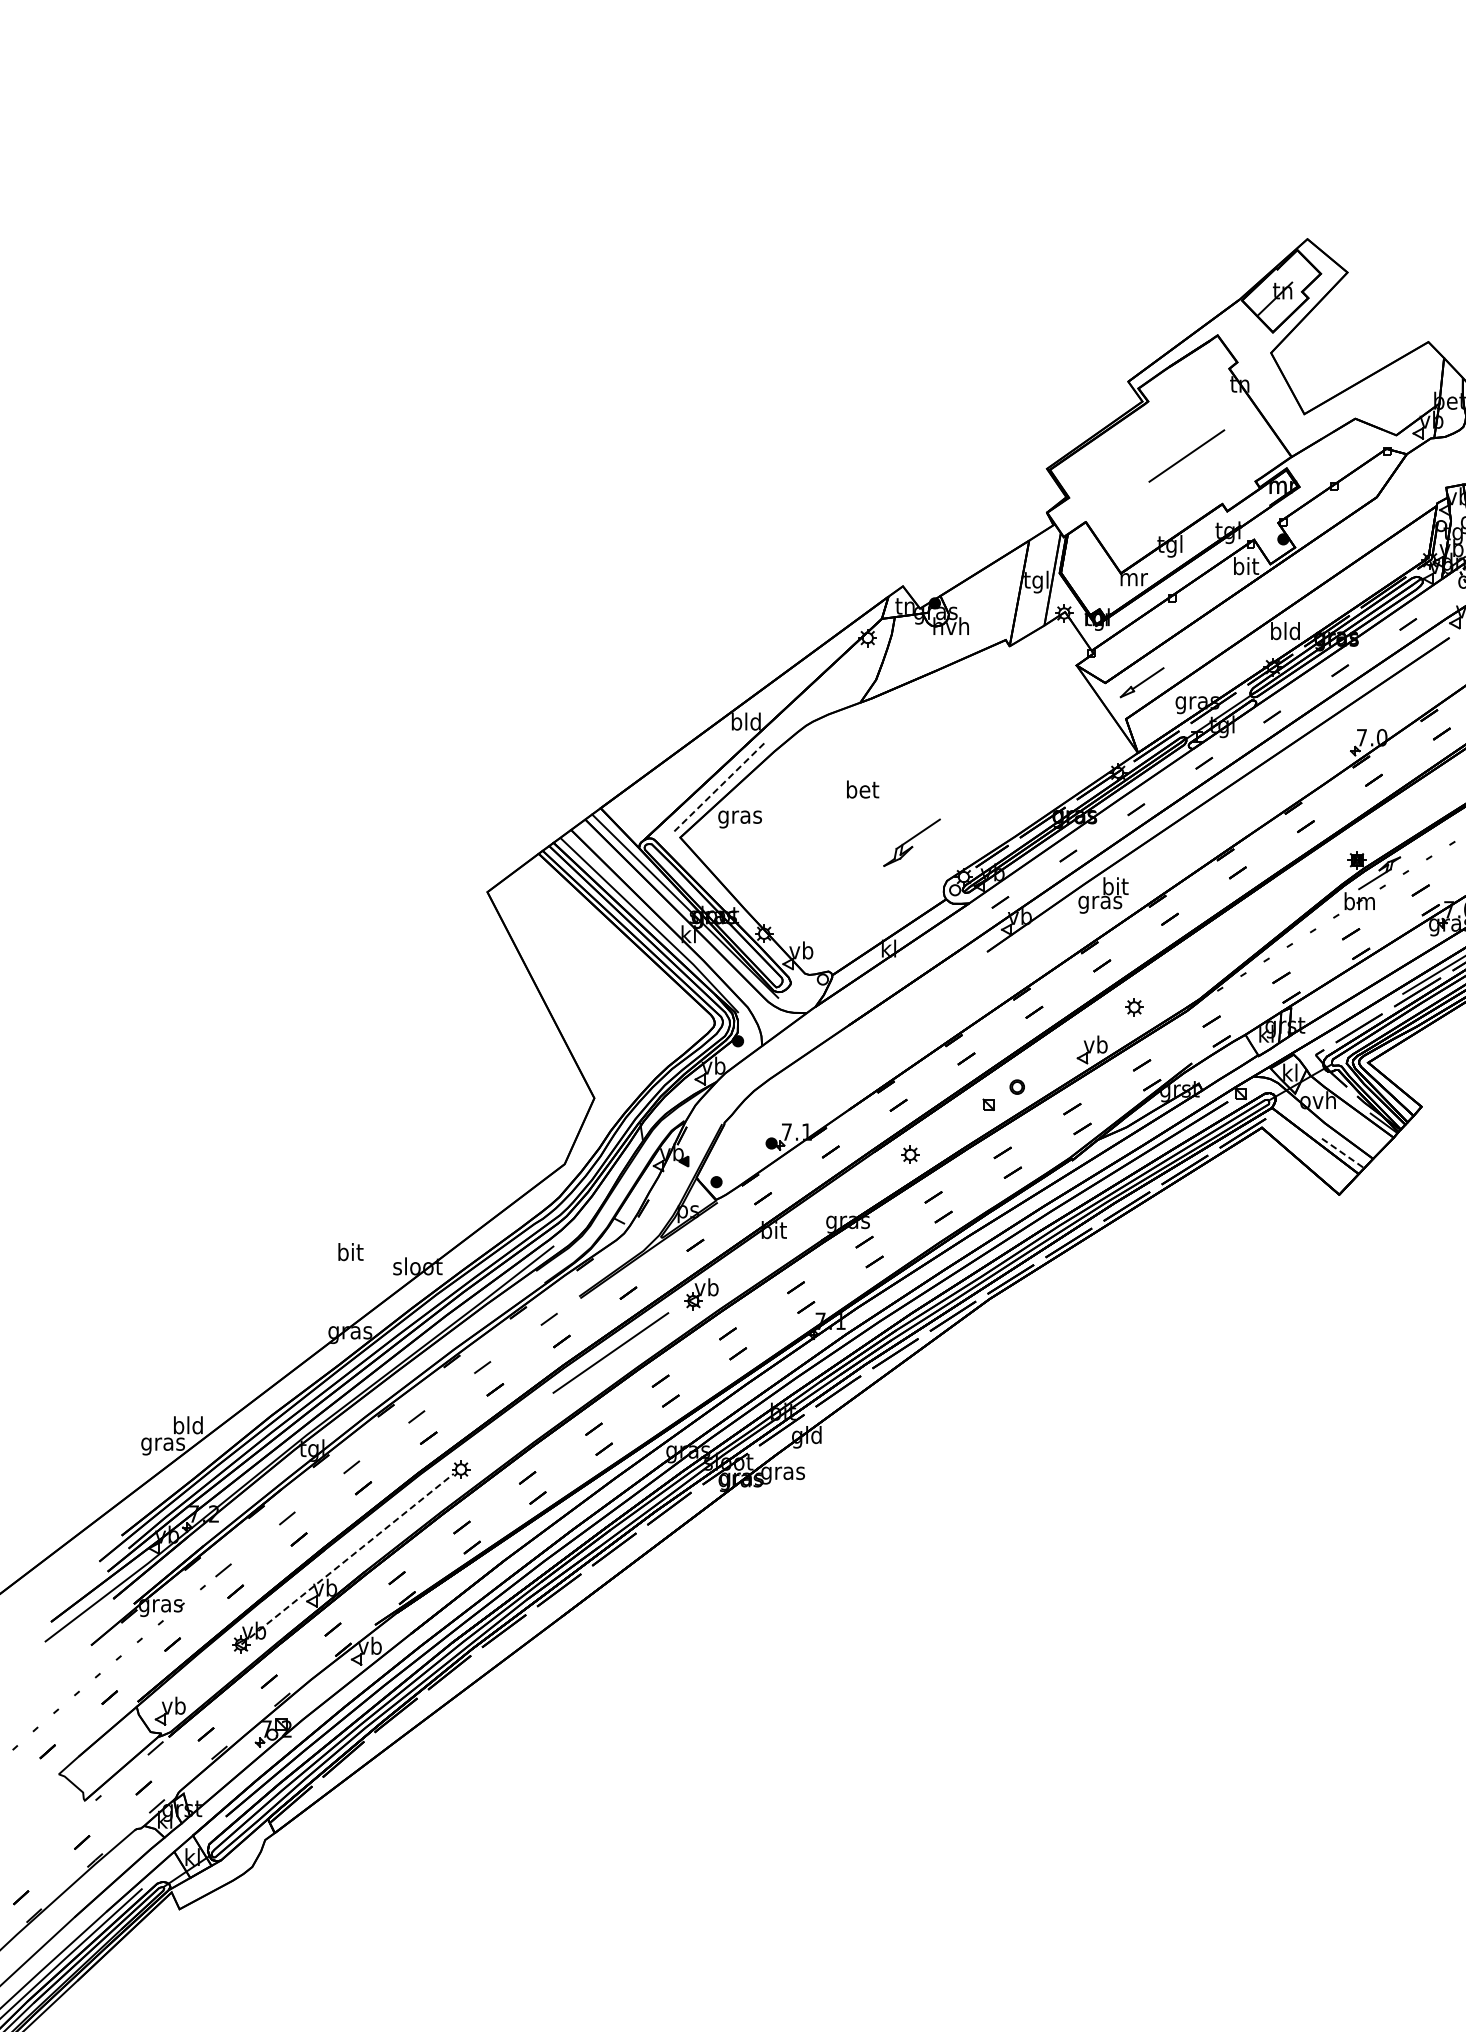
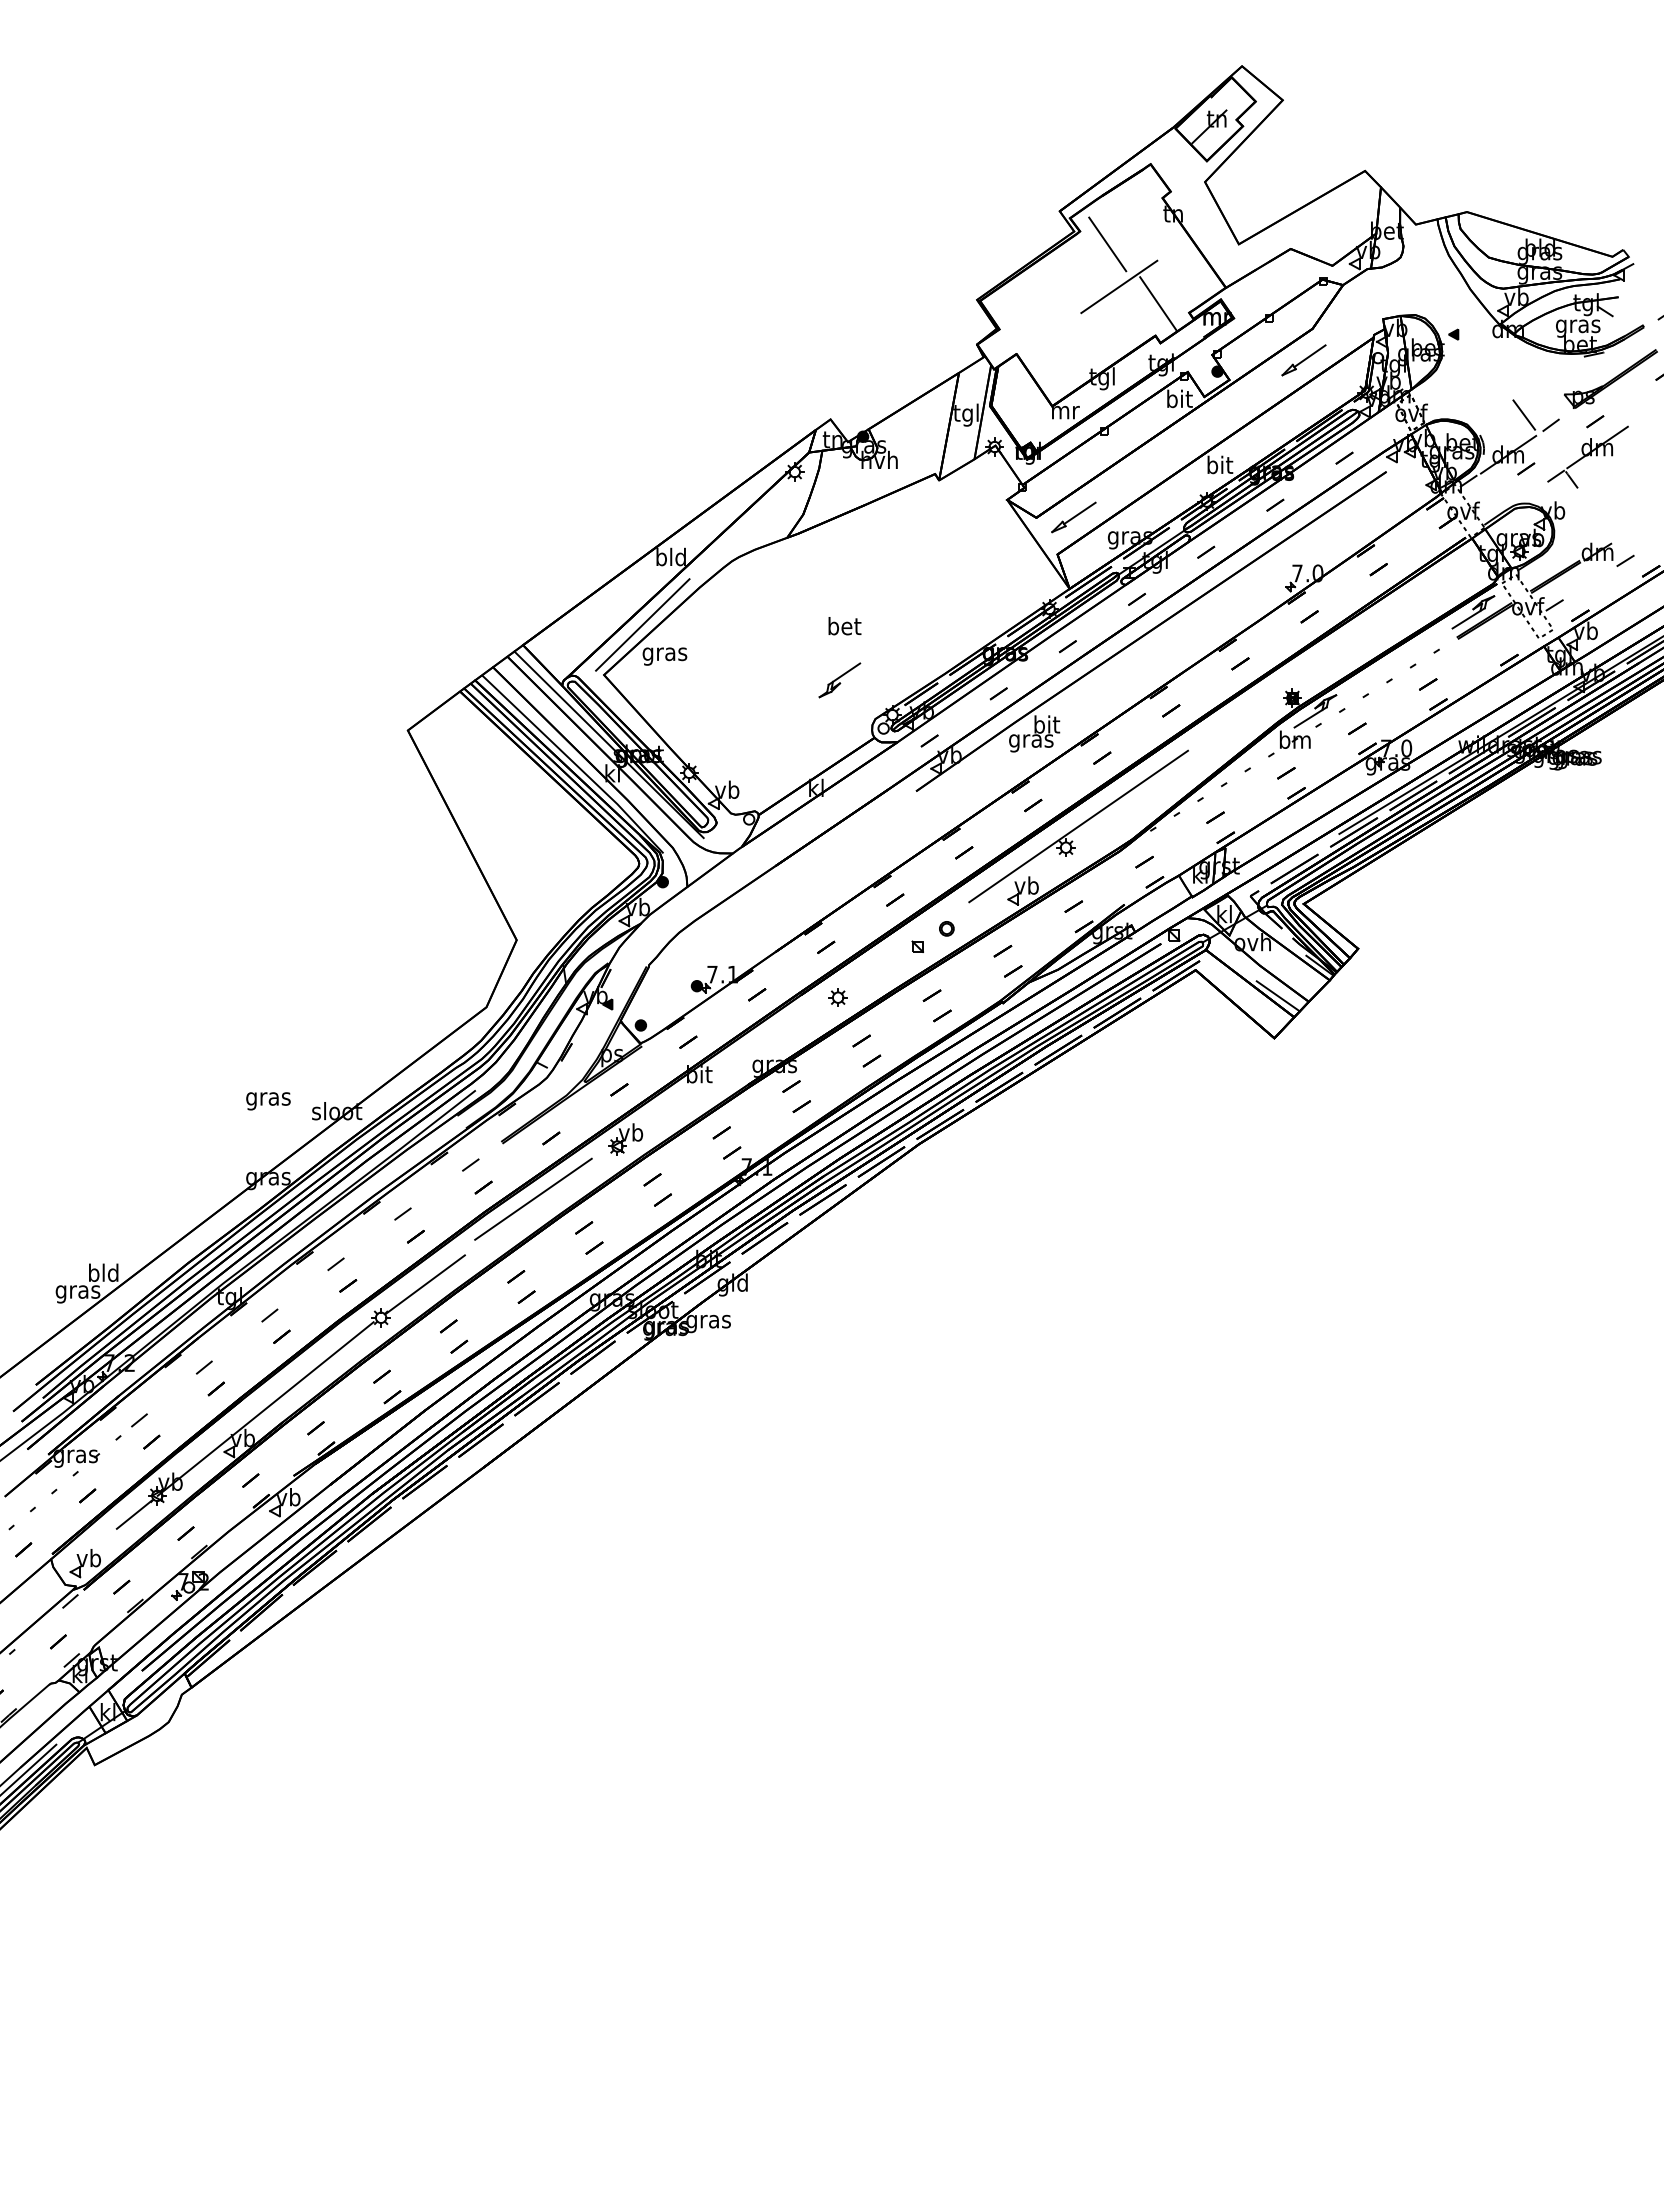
line: (1175, 414) -> (1107, 244), added
line: (1225, 473) -> (1158, 304), added
part: (1367, 528) -> (1303, 360), added
text: (1285, 630) -> (1219, 464), bld -> bit
line: (718, 788) -> (642, 625), dashed -> solid
text: (862, 789) -> (844, 626), moved
part: (911, 842) -> (839, 680), size x0.71
line: (1146, 986) -> (1078, 826), added
line: (1343, 1153) -> (1278, 996), dashed -> solid
text: (350, 1253) -> (268, 1098), bit -> gras
line: (504, 1436) -> (425, 1284), added
line: (347, 1559) -> (265, 1409), dashed -> solid
line: (217, 1662) -> (133, 1514), added

